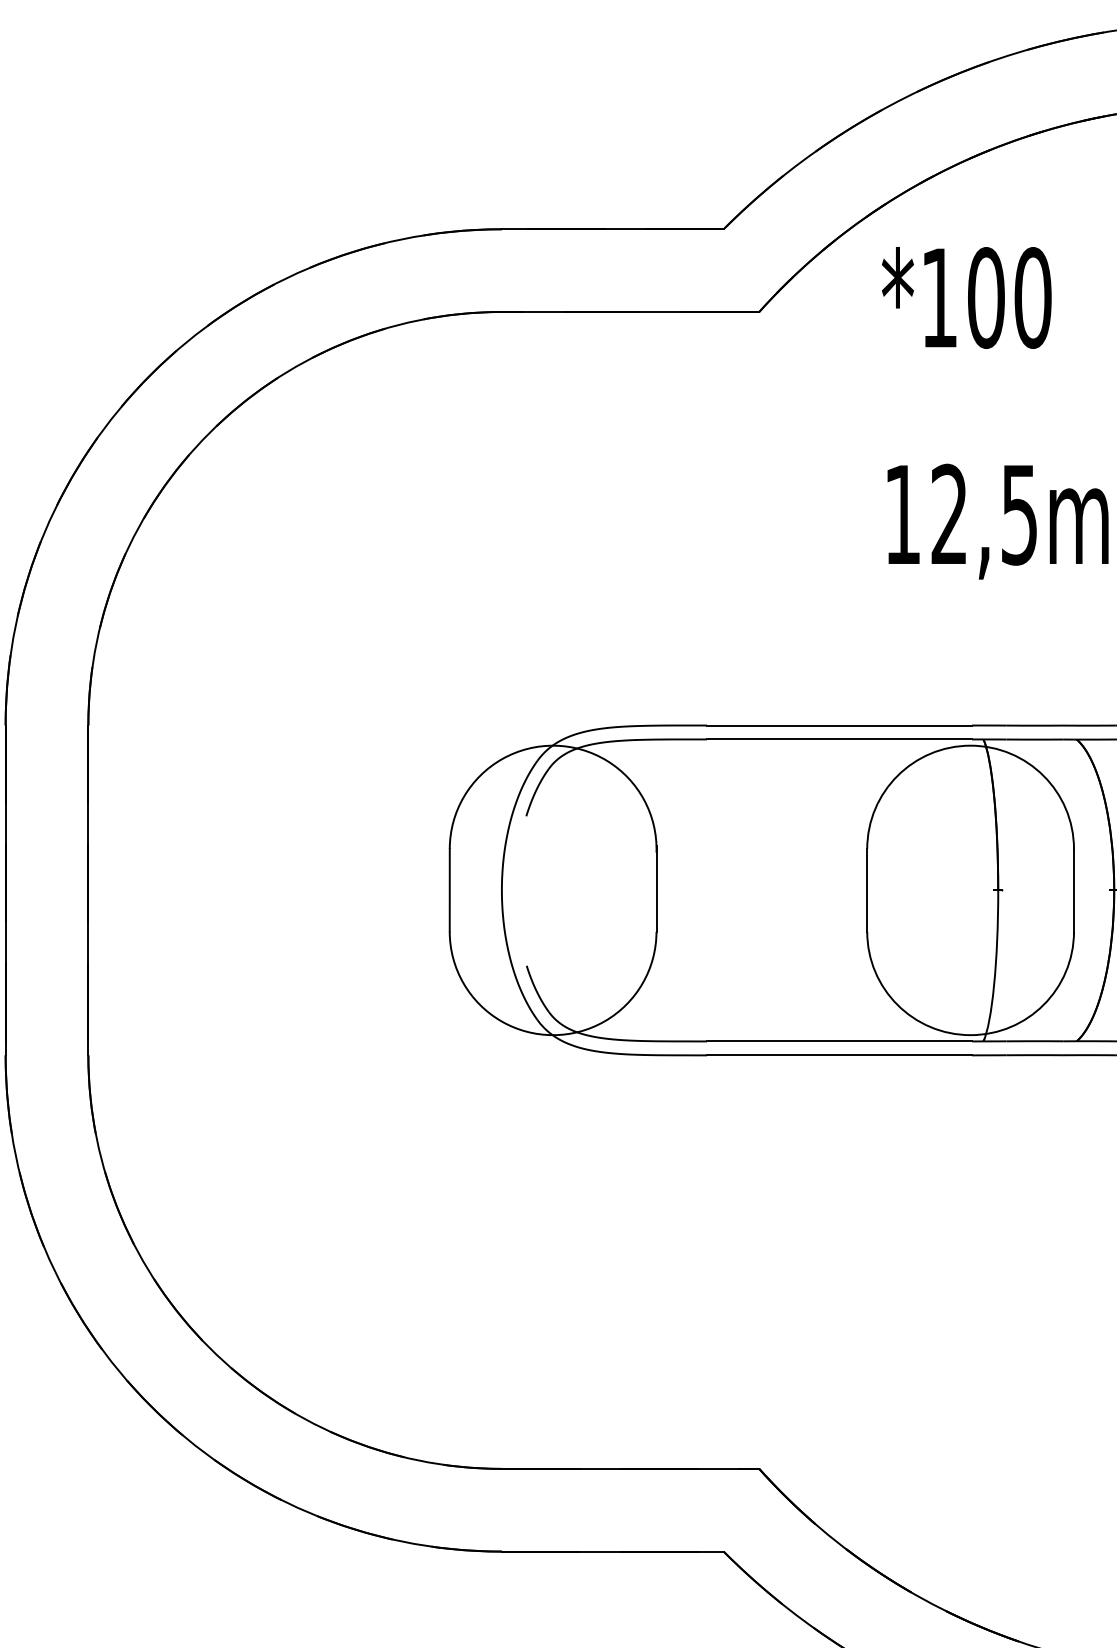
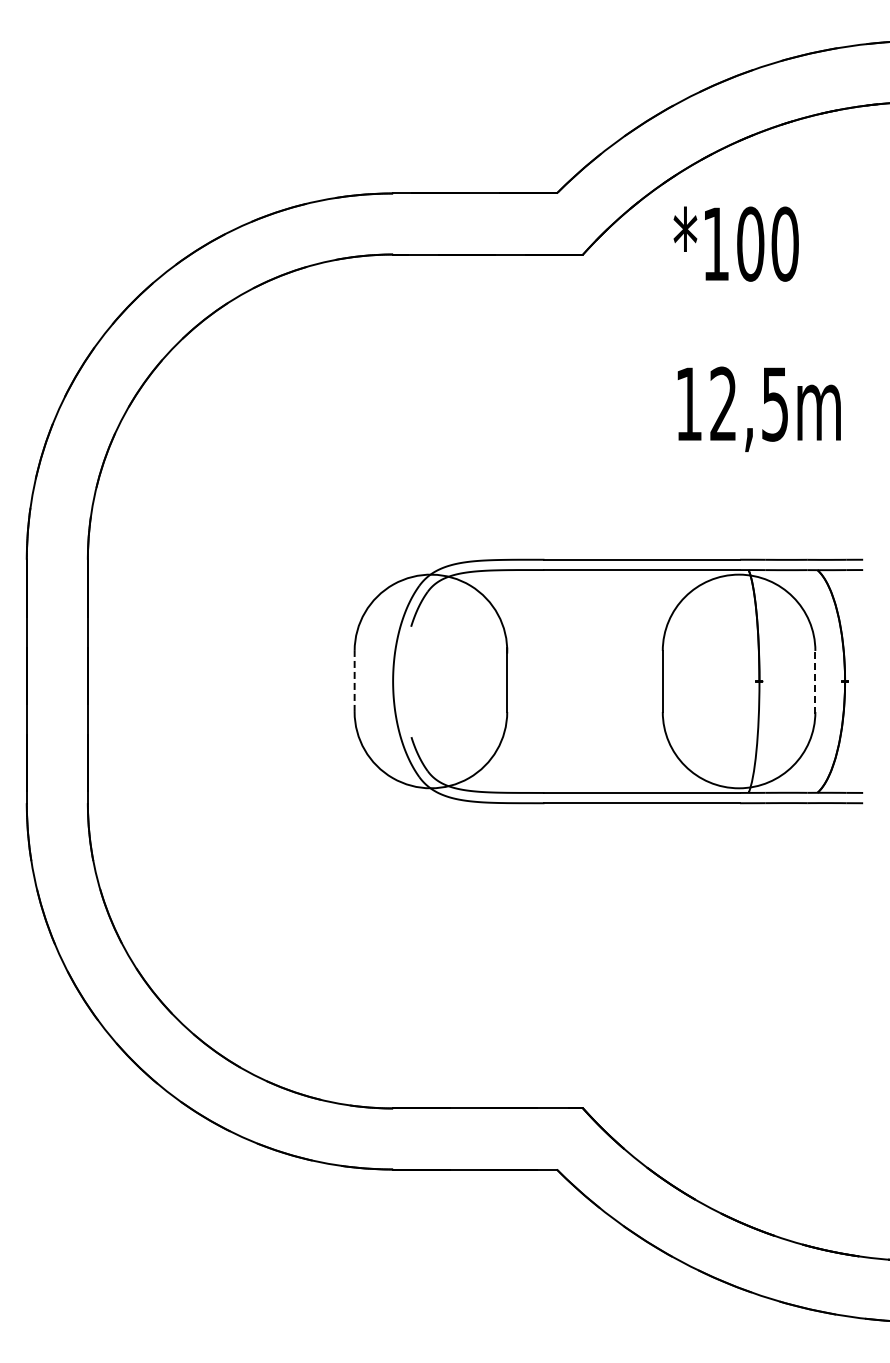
line: (449, 890) -> (354, 681), solid -> dashed
line: (1074, 890) -> (815, 681), solid -> dashed

